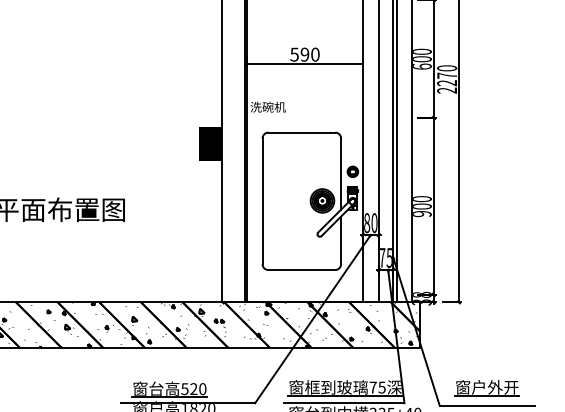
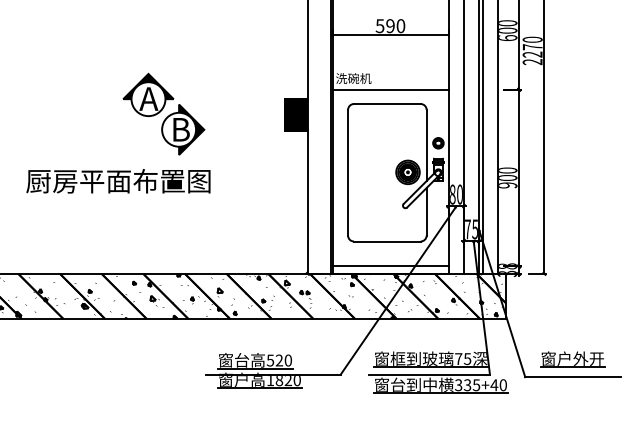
line: (304, 118) -> (390, 89), added
part: (77, 142) -> (163, 113), added
line: (304, 295) -> (390, 266), added

